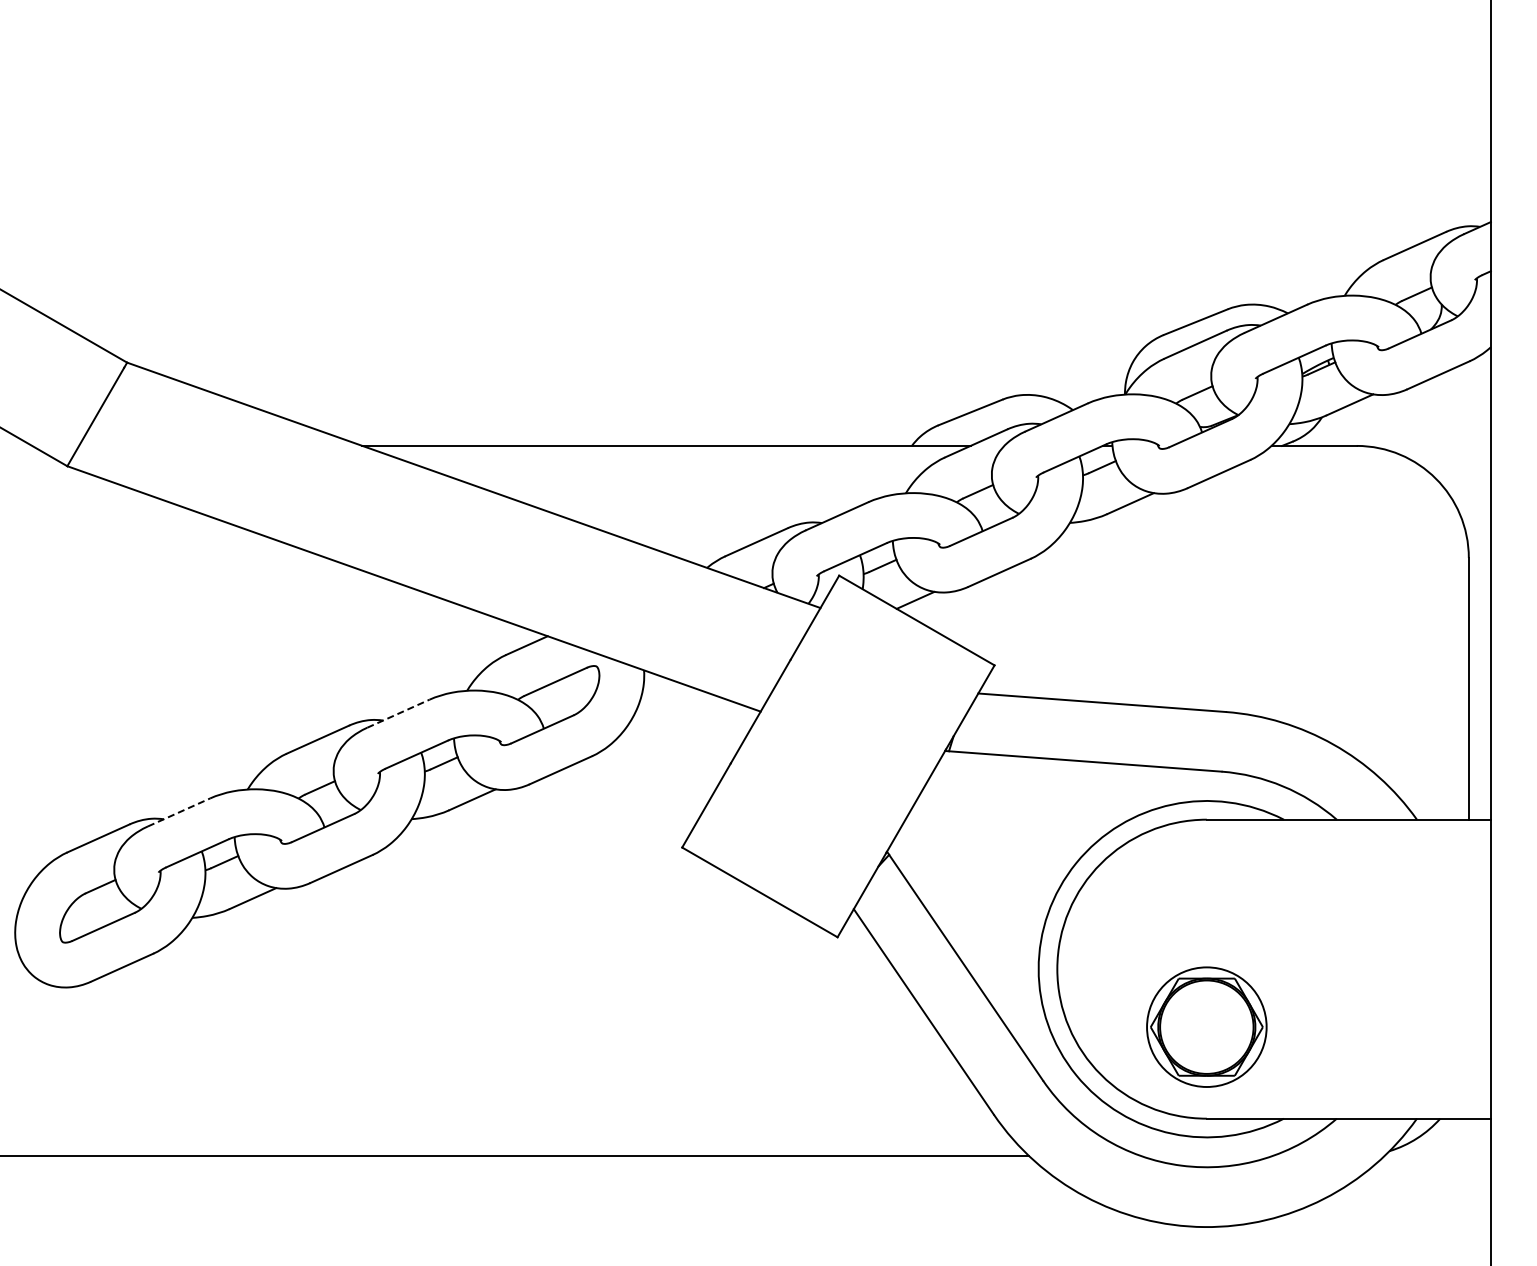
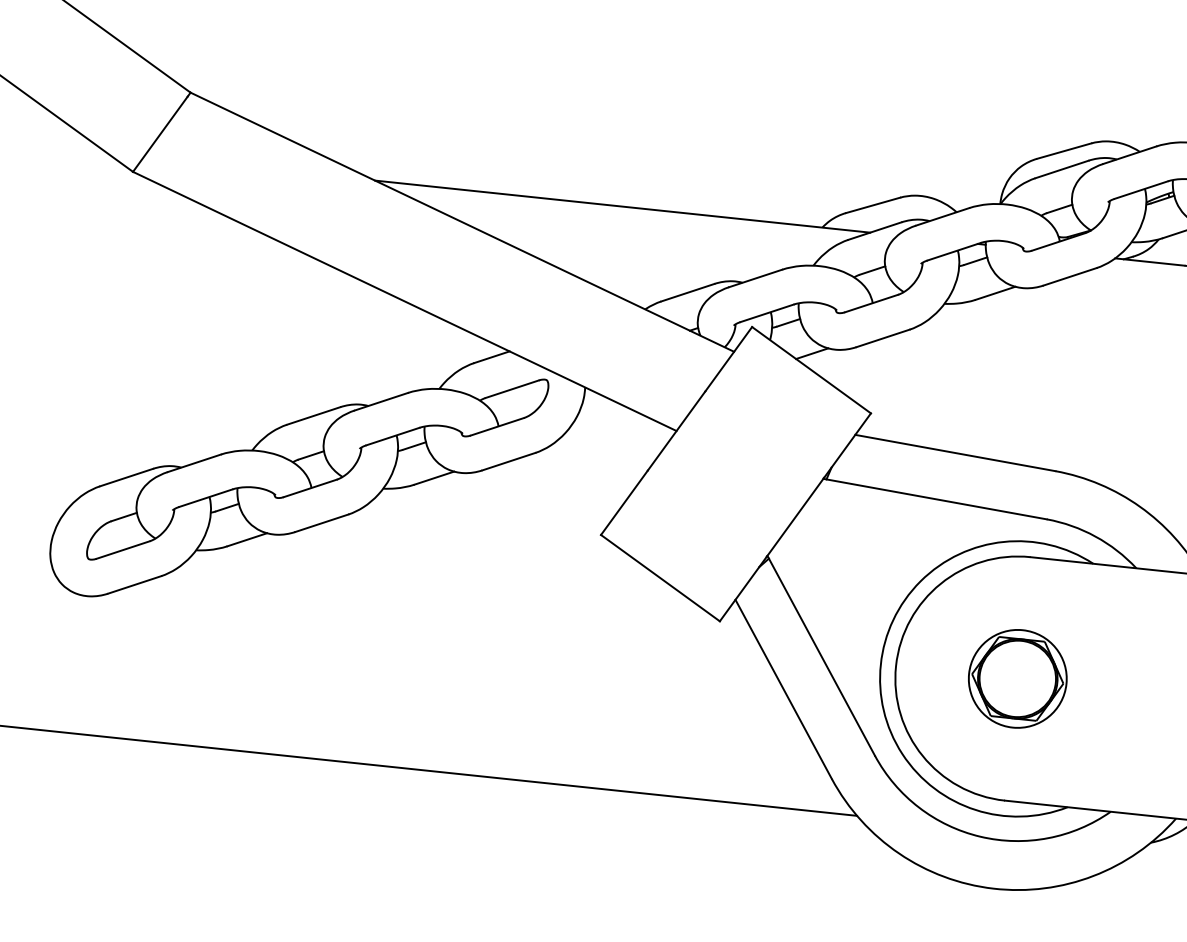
line: (398, 713) -> (381, 401), dashed -> solid
line: (179, 812) -> (194, 463), dashed -> solid
part: (1206, 1026) -> (1017, 678), moved

